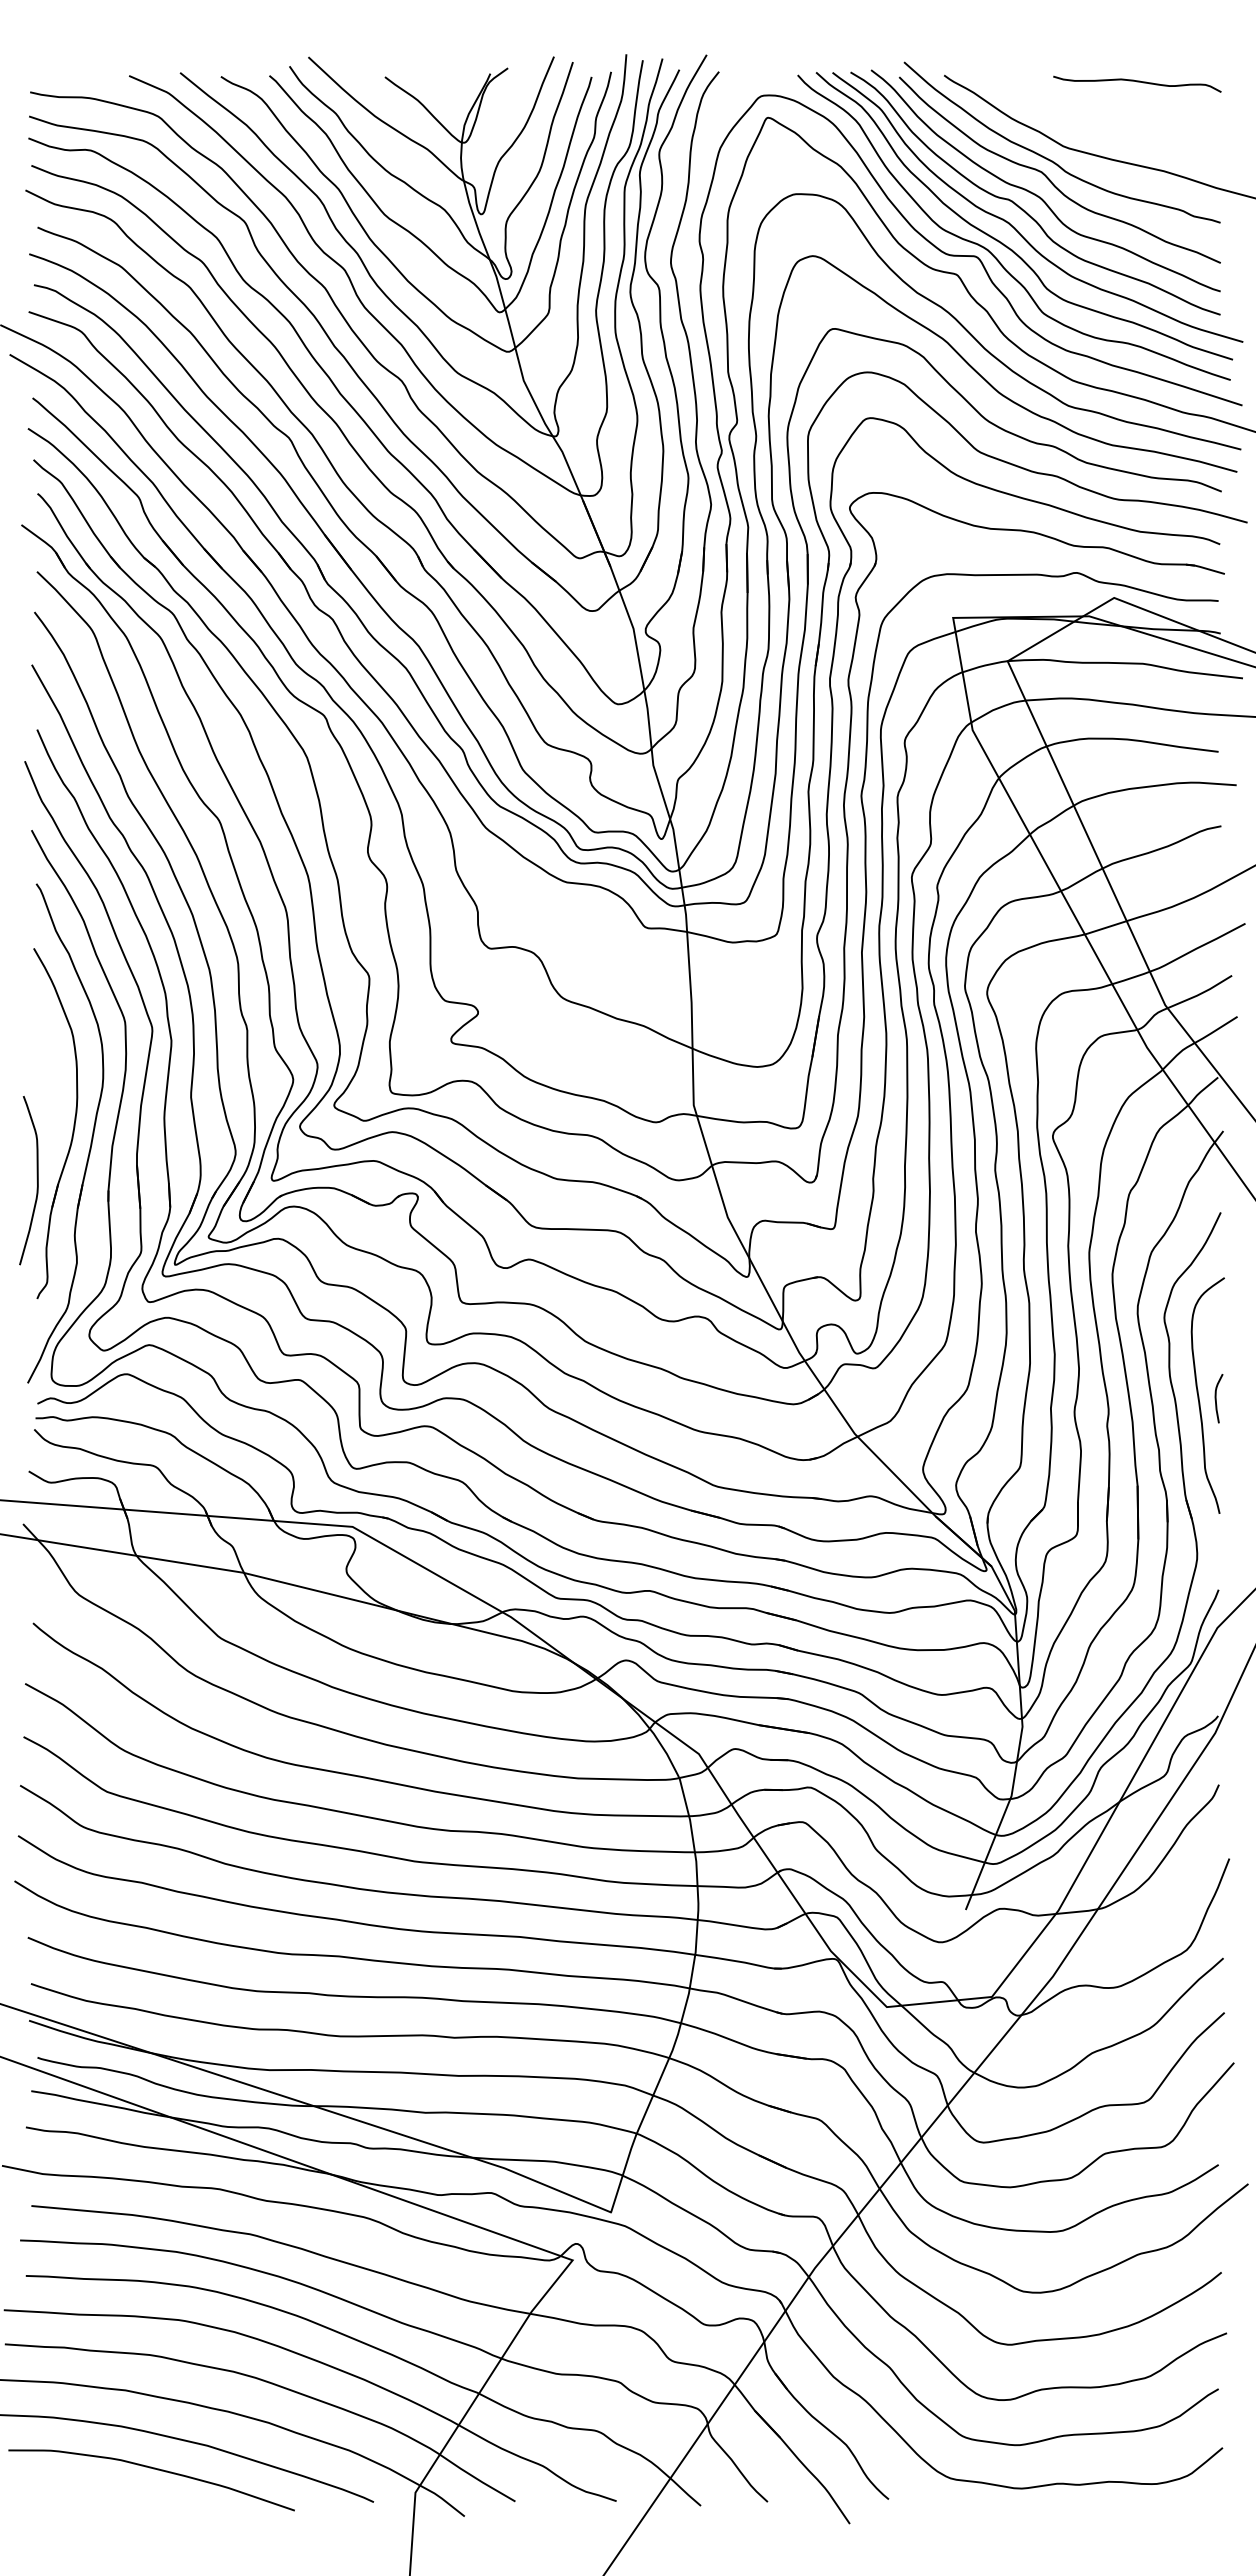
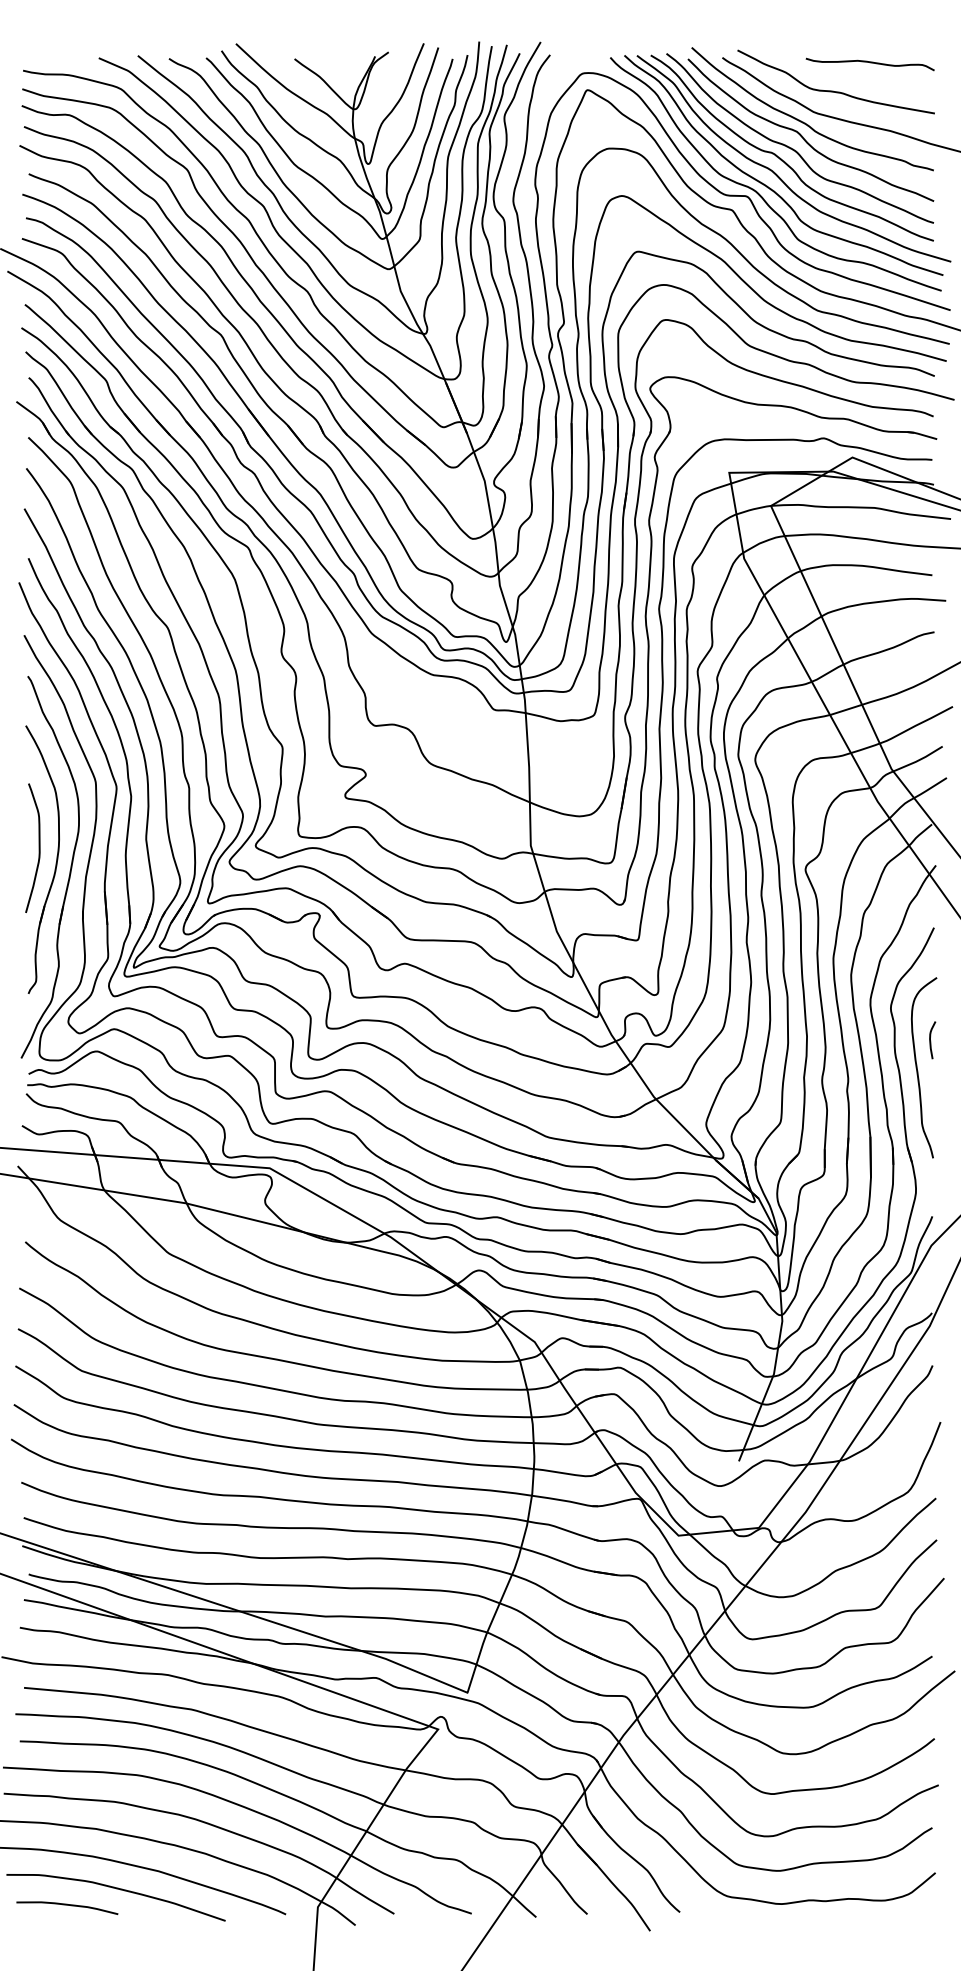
curve: (1088, 118) -> (832, 90), added
curve: (36, 1180) -> (38, 848), moved
curve: (1216, 1398) -> (930, 1040), moved
curve: (87, 2490) -> (66, 1905), added

